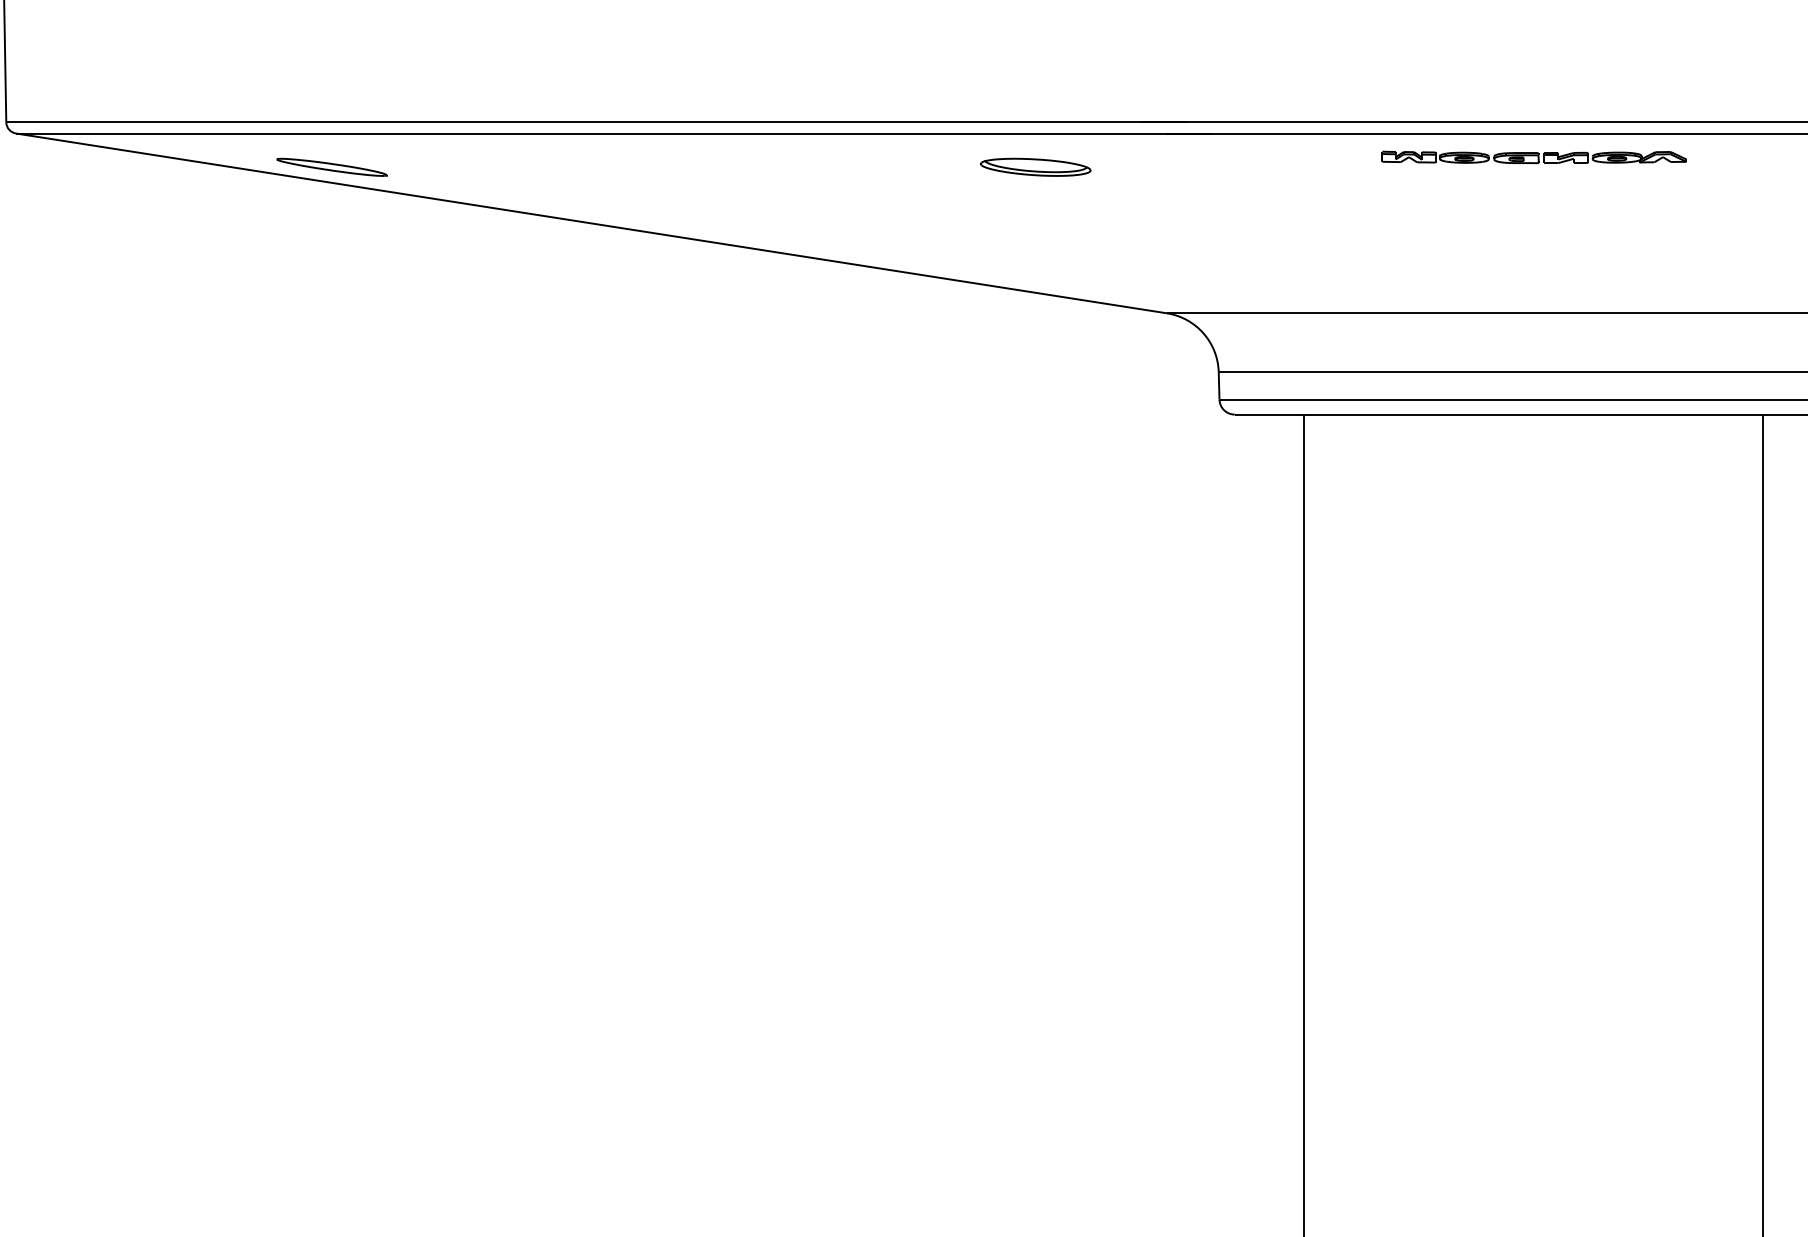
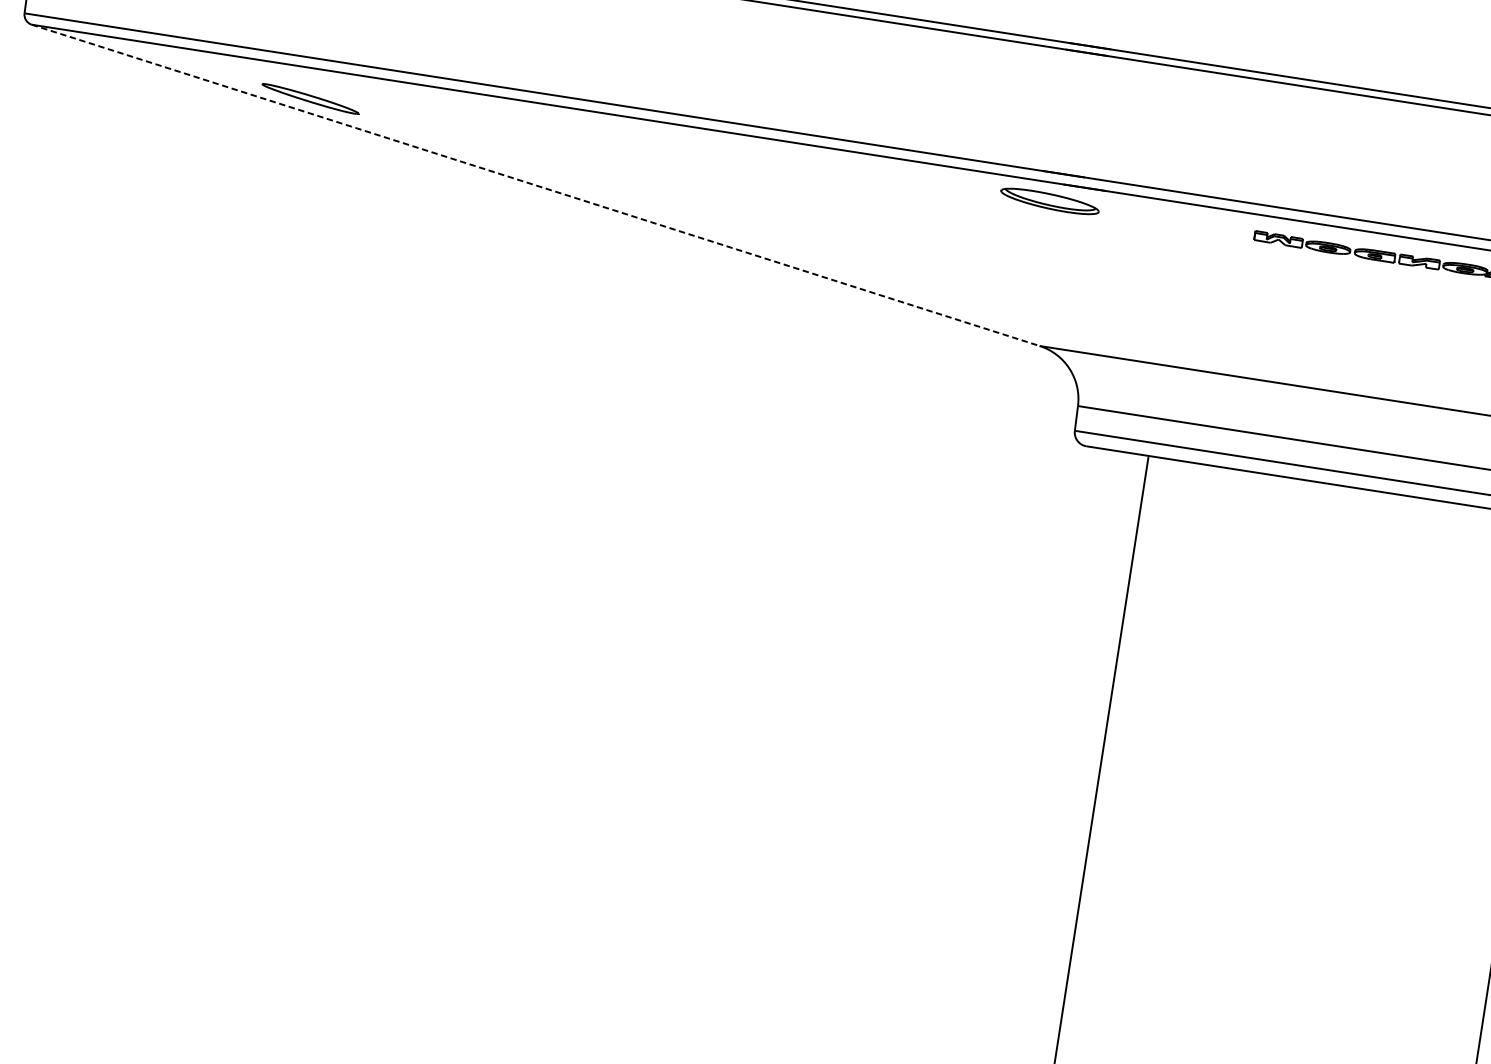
part: (1035, 166) -> (1049, 200), moved
line: (592, 223) -> (536, 185), solid -> dashed

